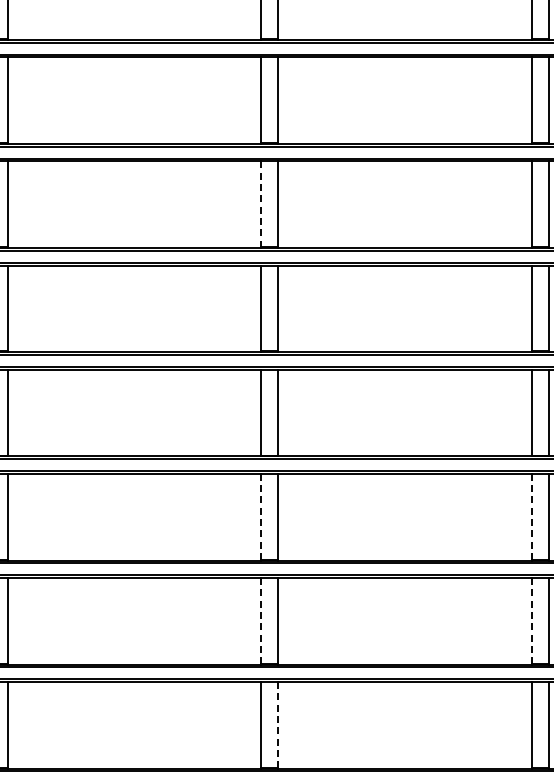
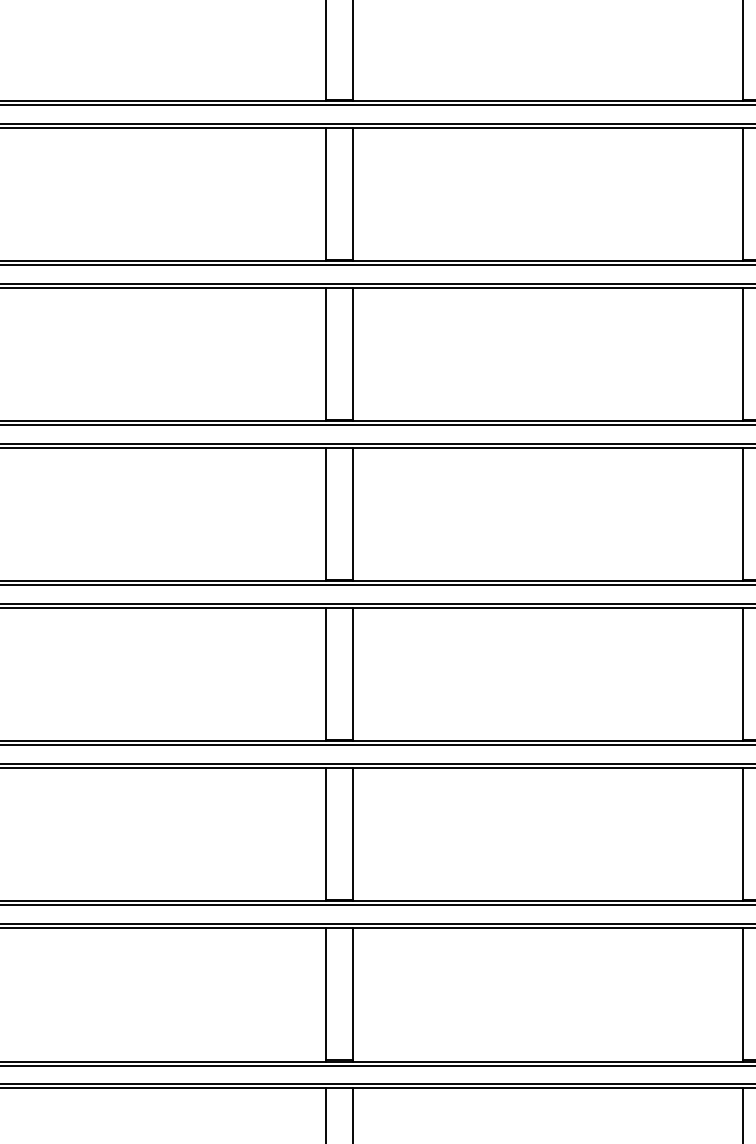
line: (261, 204) -> (327, 193), dashed -> solid
line: (261, 516) -> (327, 673), dashed -> solid
line: (531, 516) -> (742, 673), dashed -> solid
line: (261, 620) -> (327, 833), dashed -> solid
line: (531, 620) -> (742, 833), dashed -> solid
line: (278, 724) -> (353, 993), dashed -> solid

